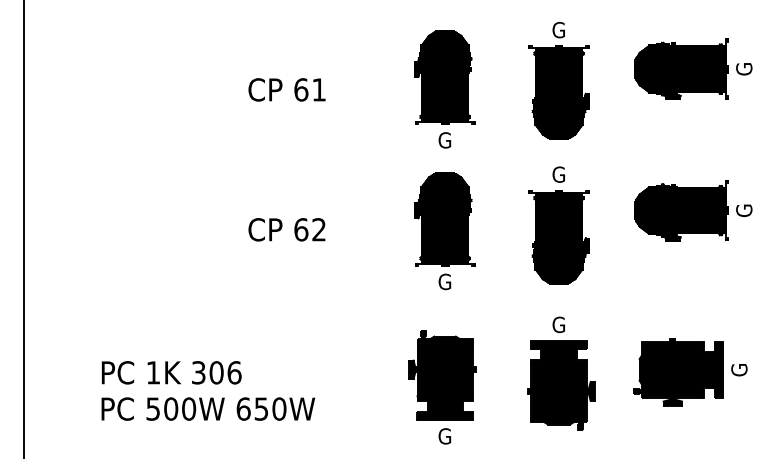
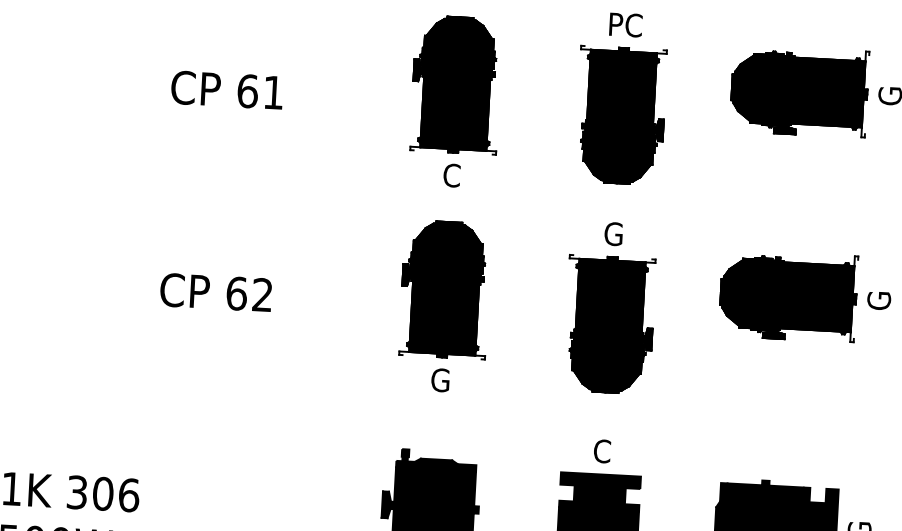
text: (559, 29) -> (626, 24), G -> PC
text: (444, 140) -> (450, 175), G -> C
text: (558, 324) -> (601, 450), G -> C

